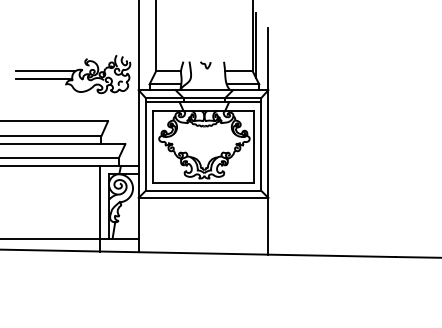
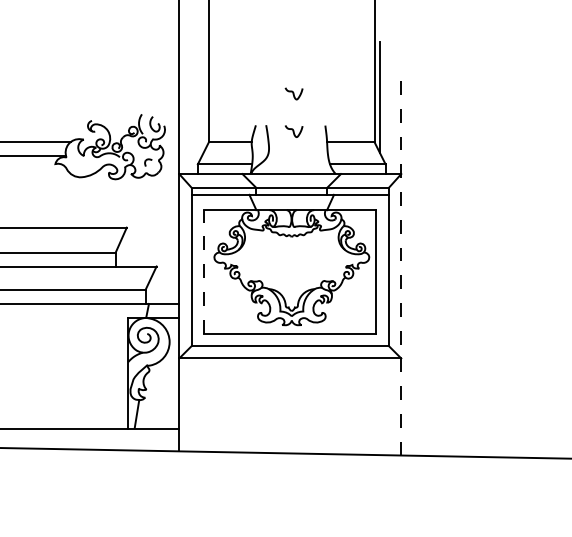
curve: (205, 43) -> (293, 94), added
line: (268, 140) -> (401, 260), solid -> dashed
line: (153, 146) -> (204, 270), solid -> dashed
line: (99, 208) -> (112, 376), removed

